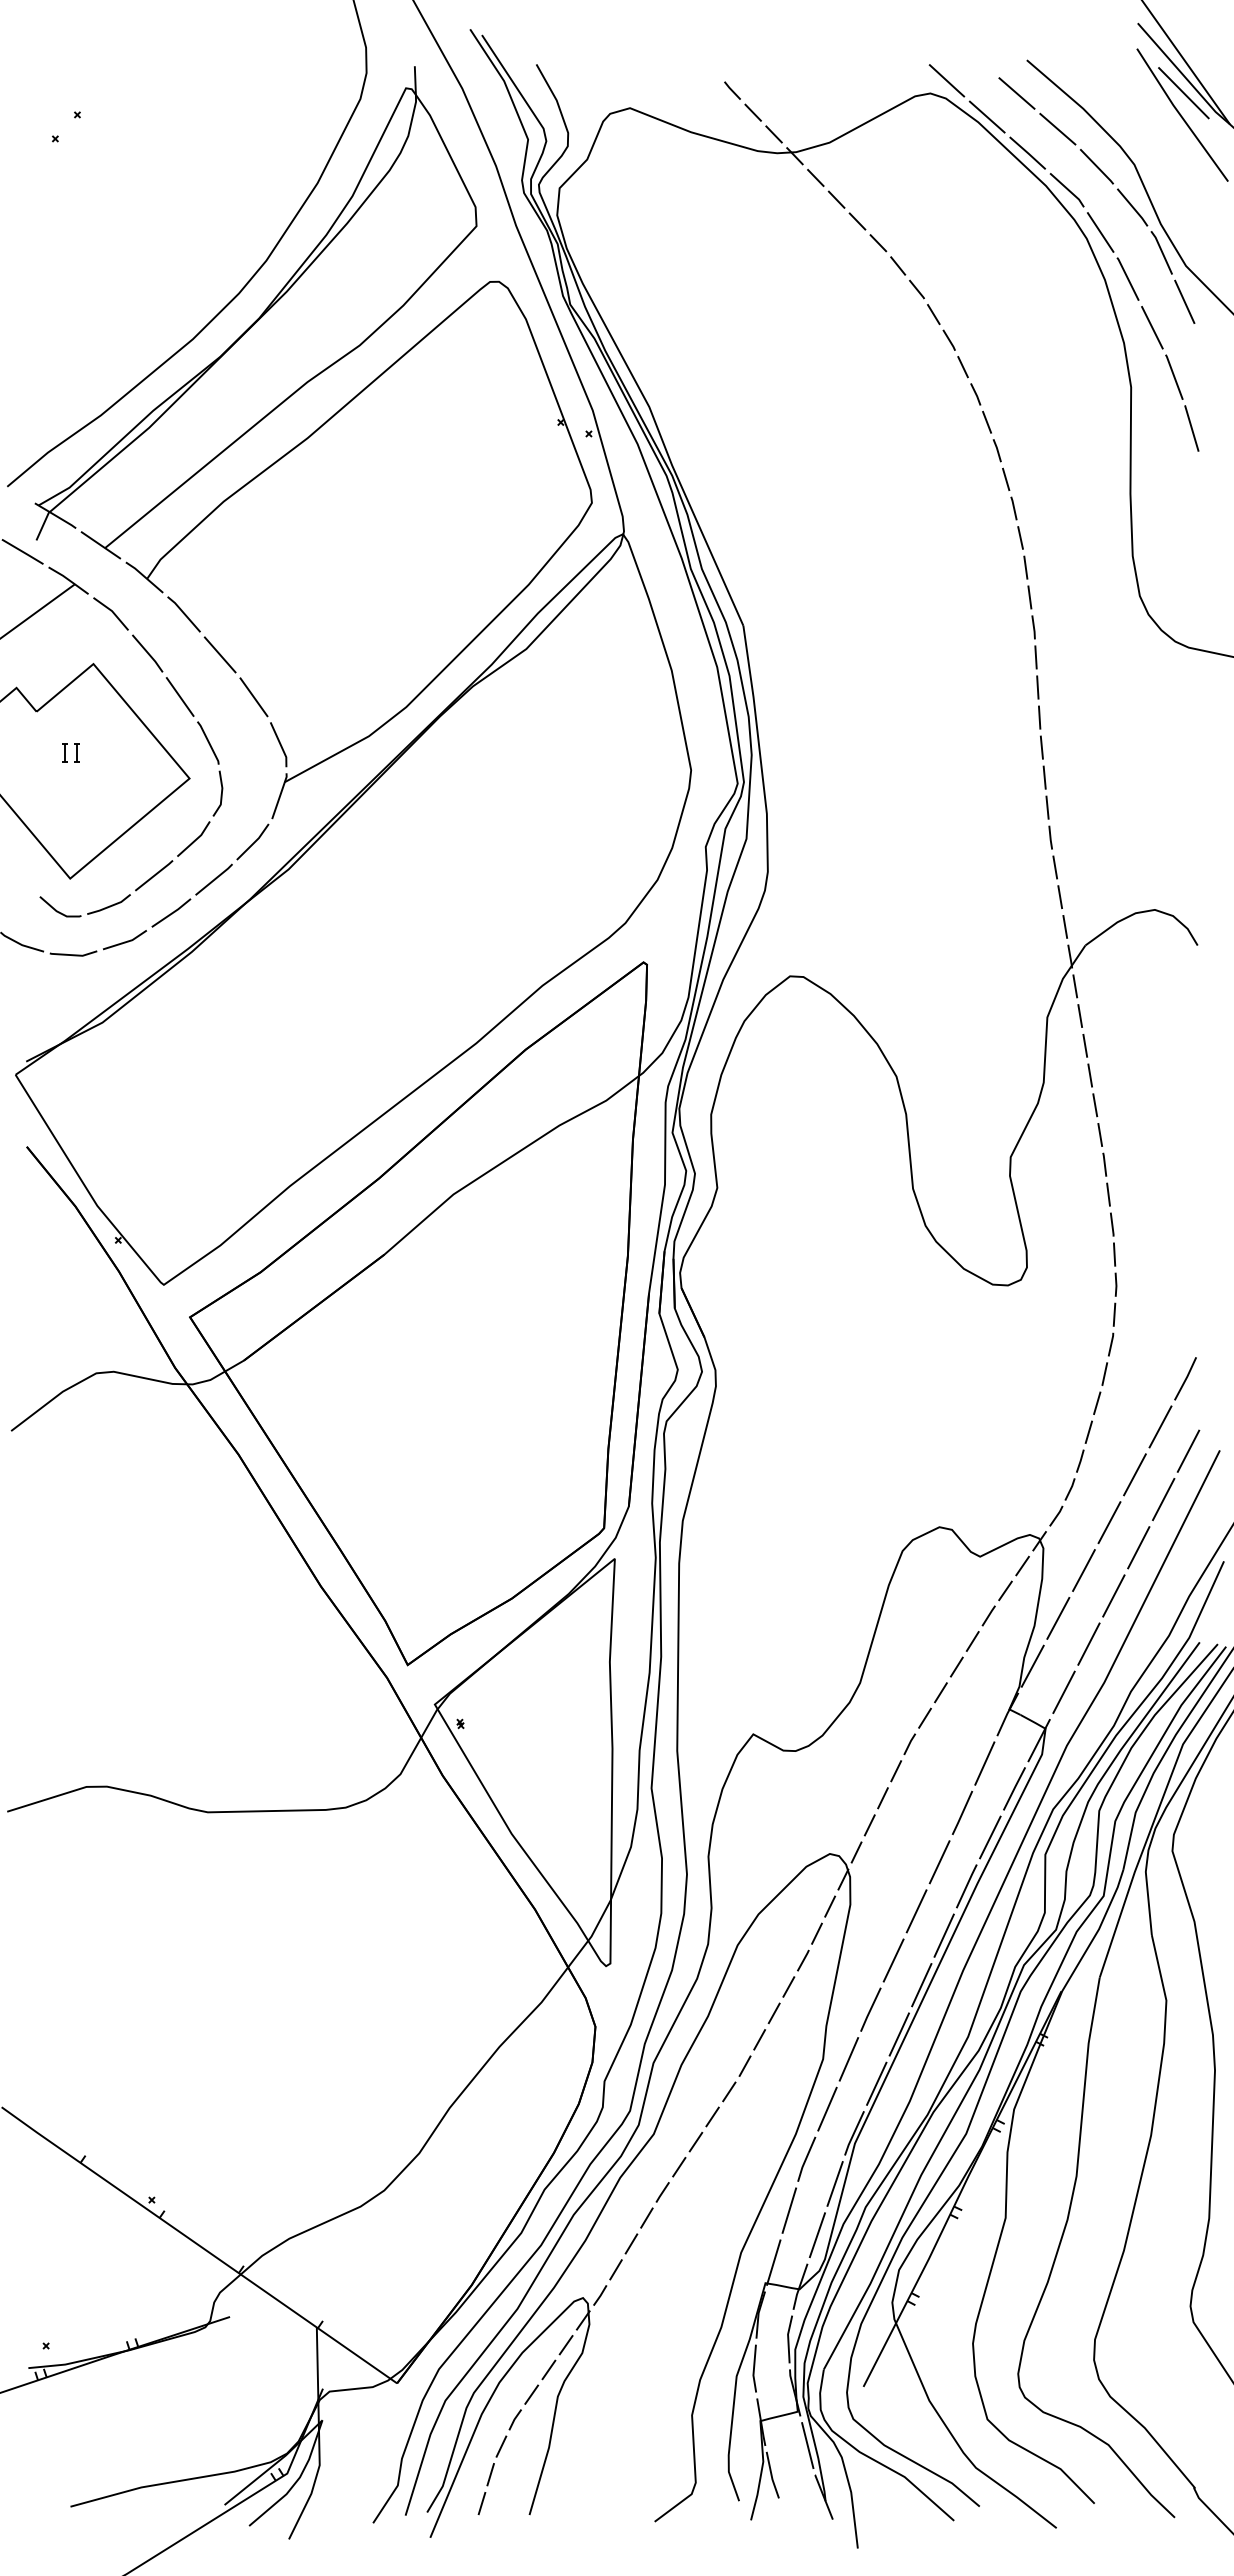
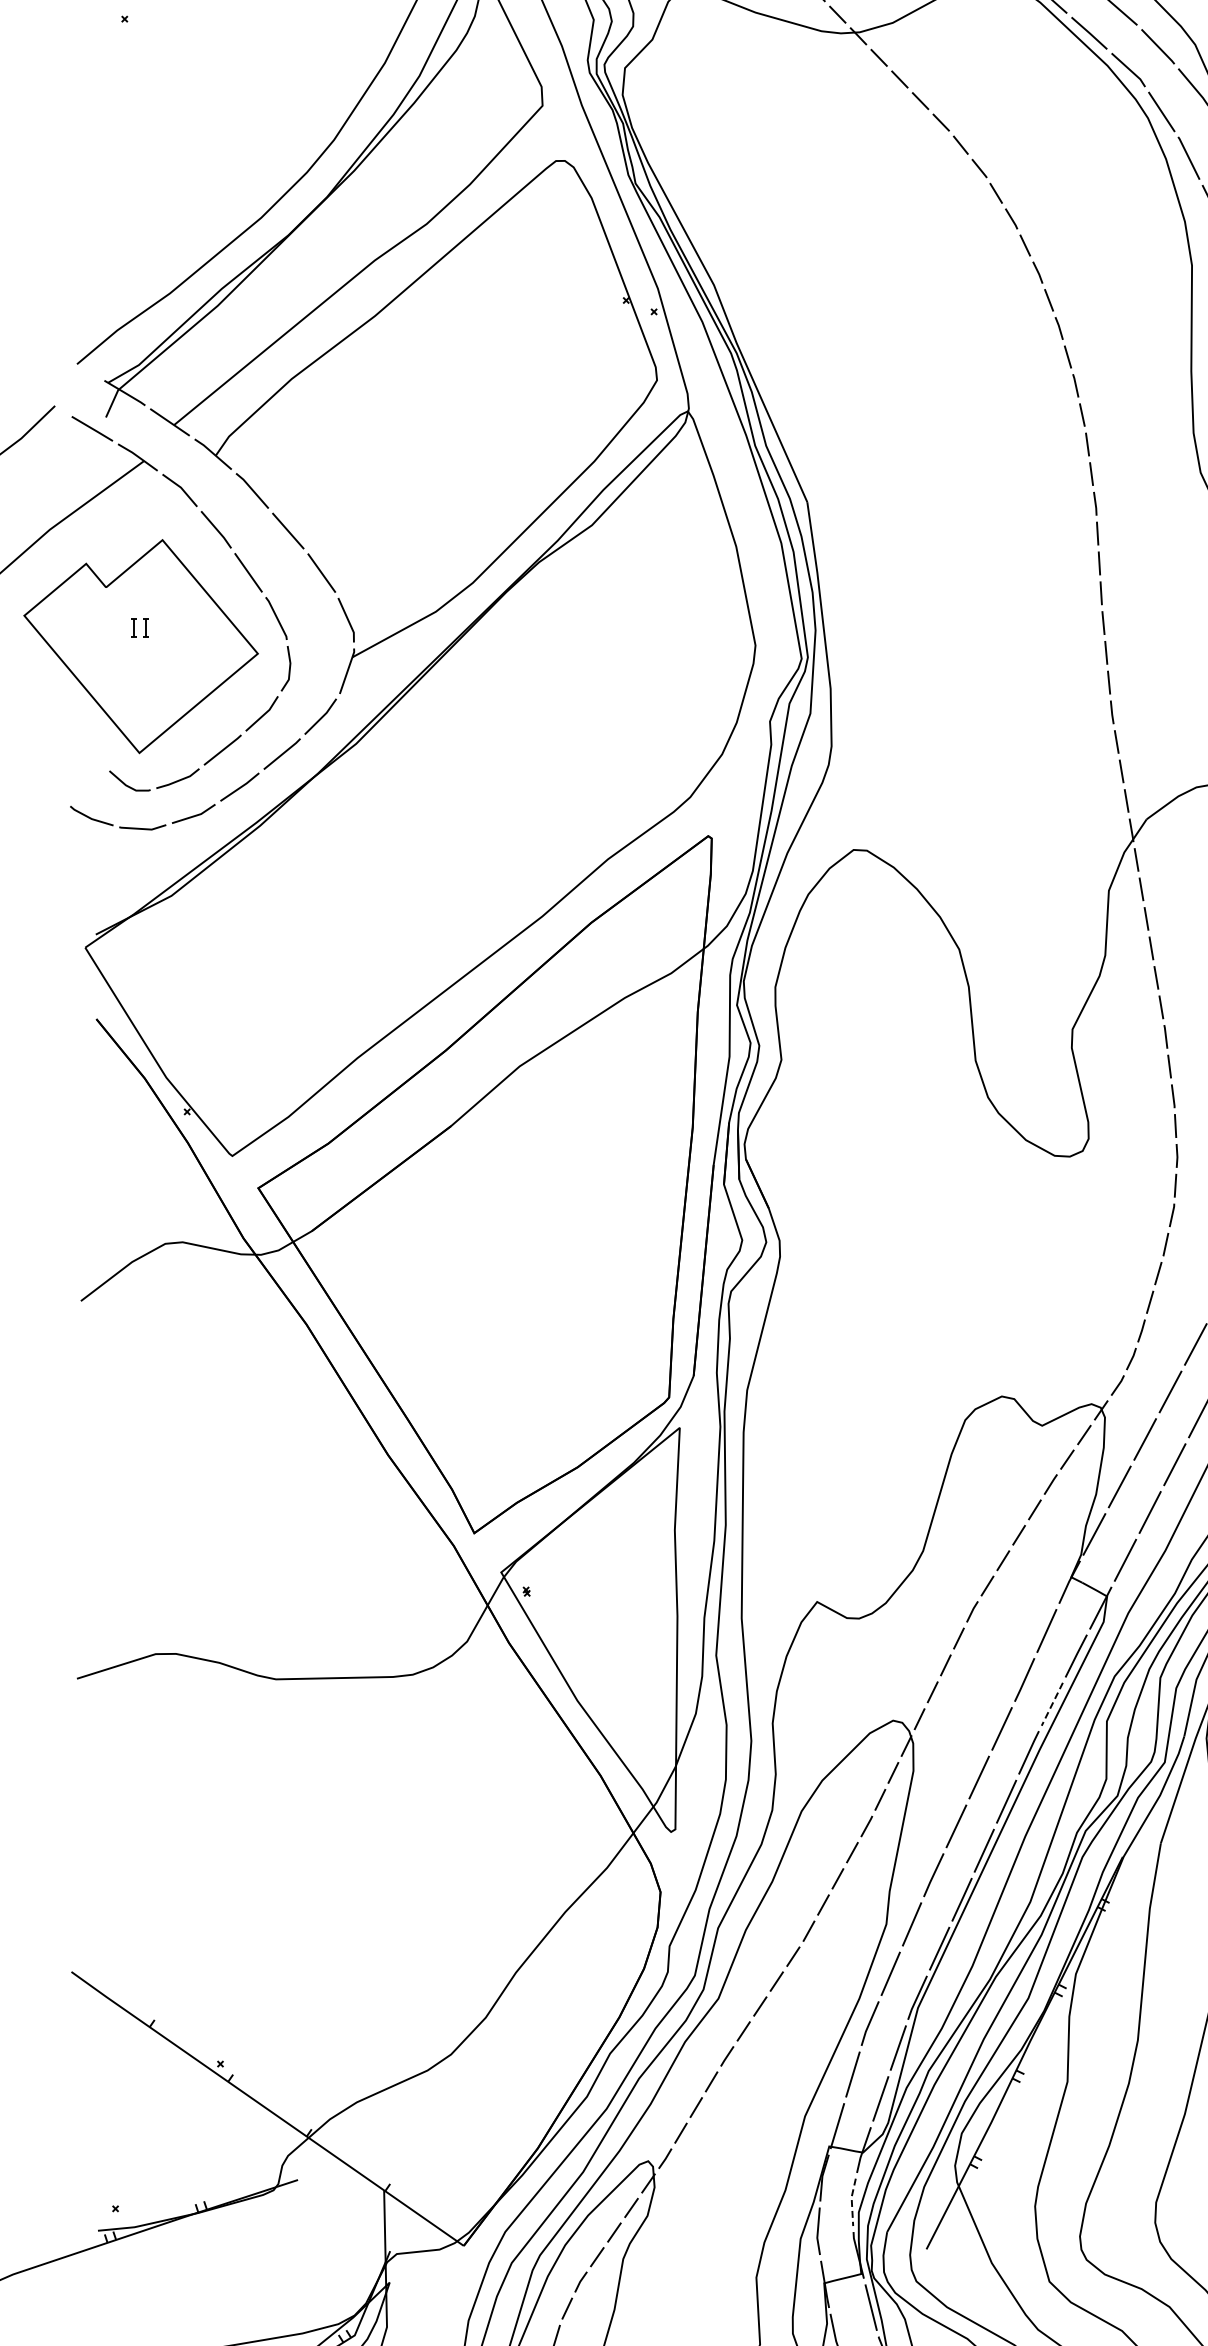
line: (990, 1837) -> (1052, 1704), solid -> dashed
line: (788, 2338) -> (852, 2201), solid -> dashed

